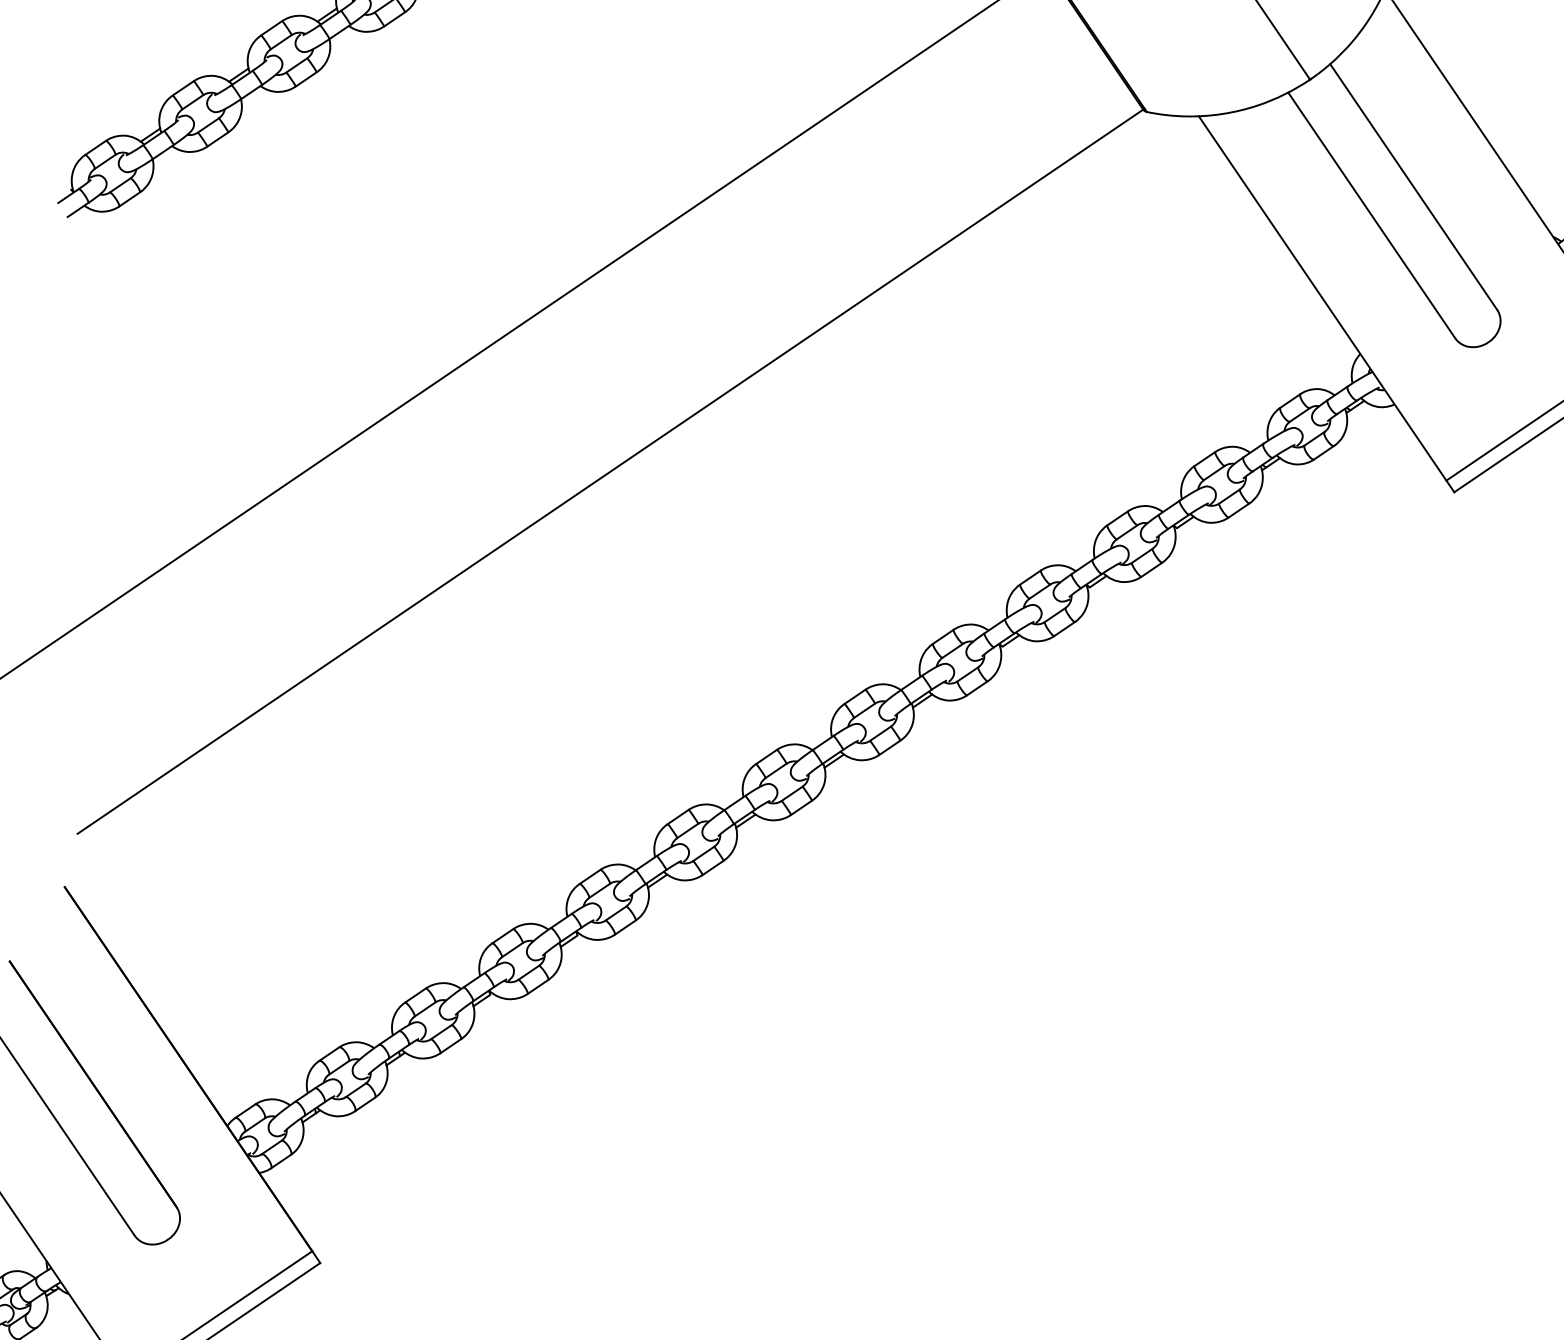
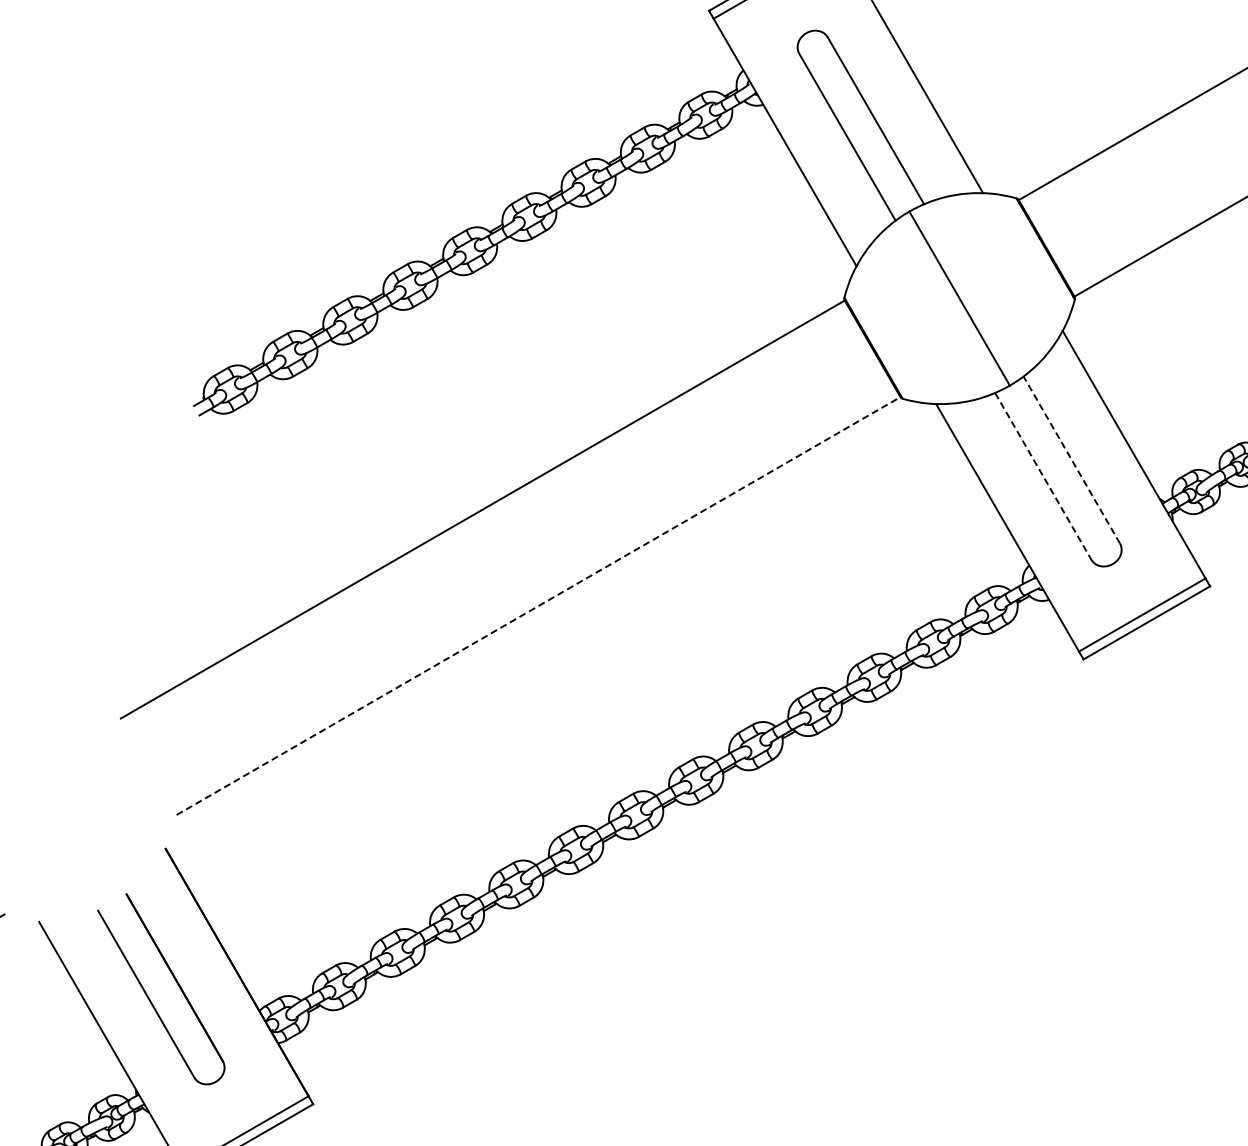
line: (1413, 186) -> (1071, 459), solid -> dashed
line: (1372, 215) -> (1043, 476), solid -> dashed
line: (611, 470) -> (539, 605), solid -> dashed

